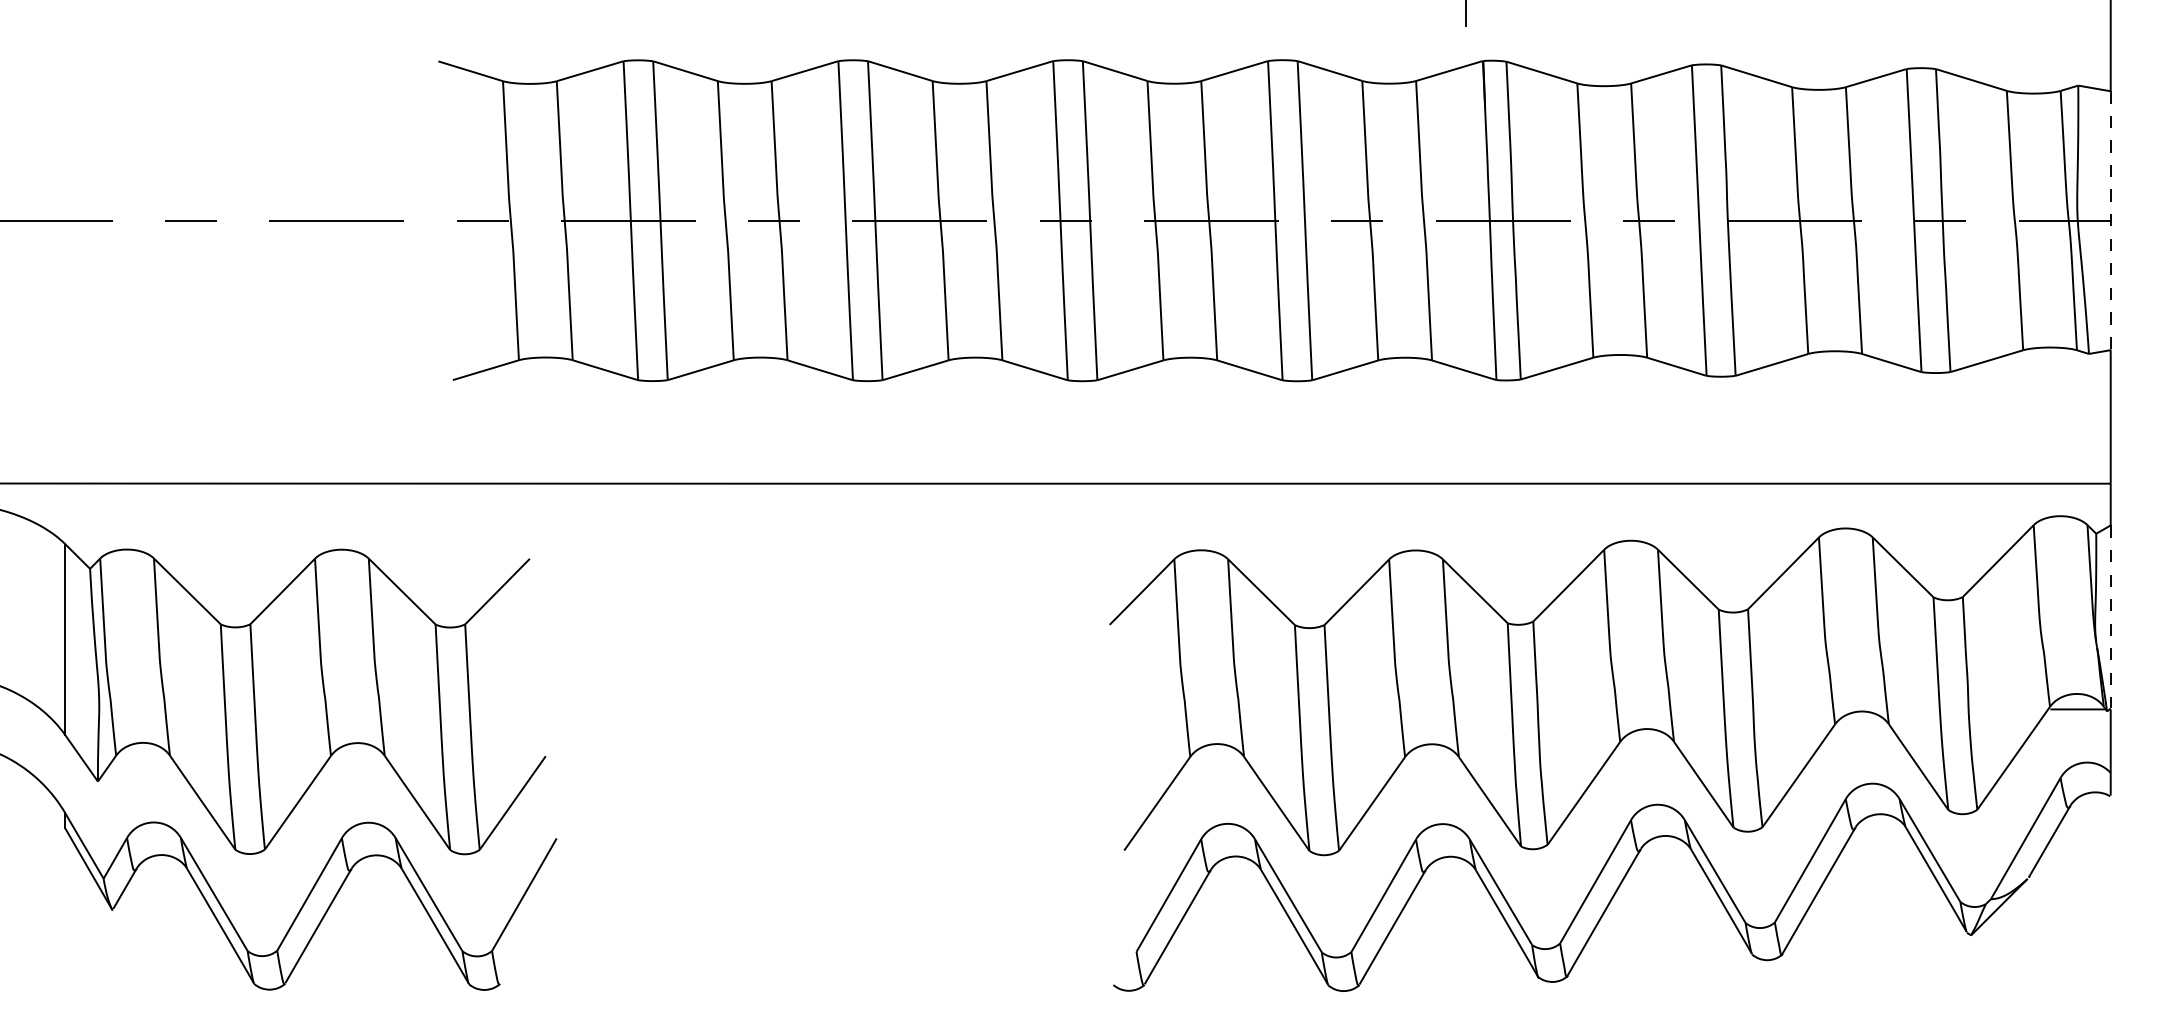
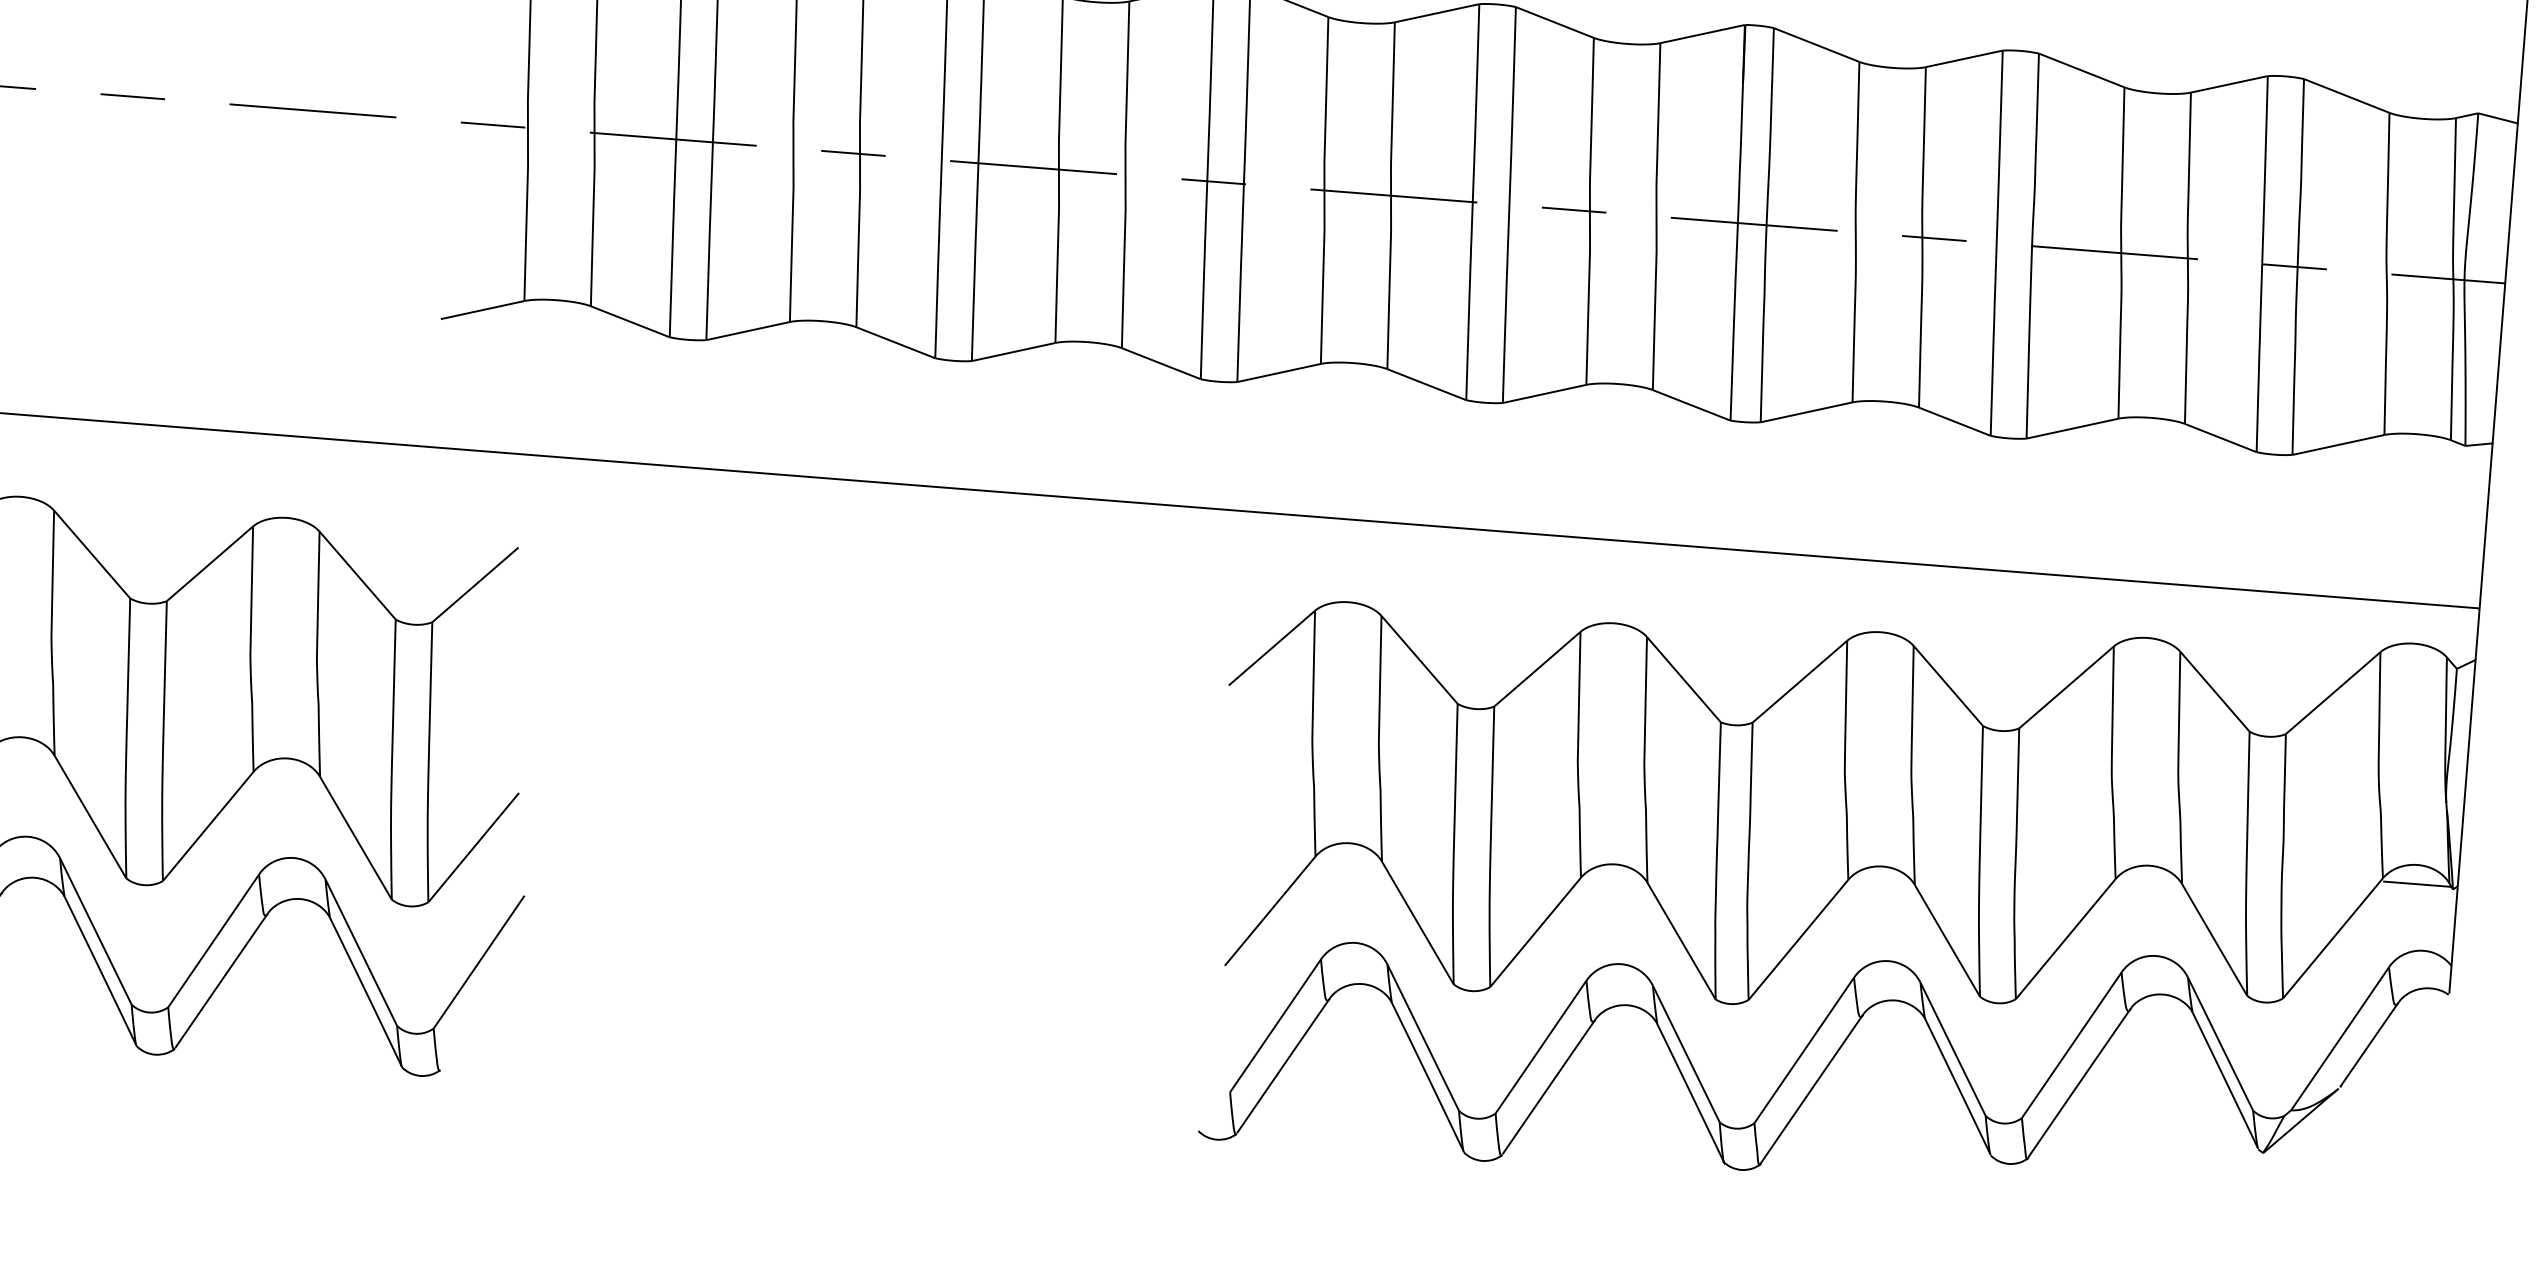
line: (2110, 221) -> (2504, 284), dashed -> solid
line: (2110, 616) -> (2466, 772), dashed -> solid

